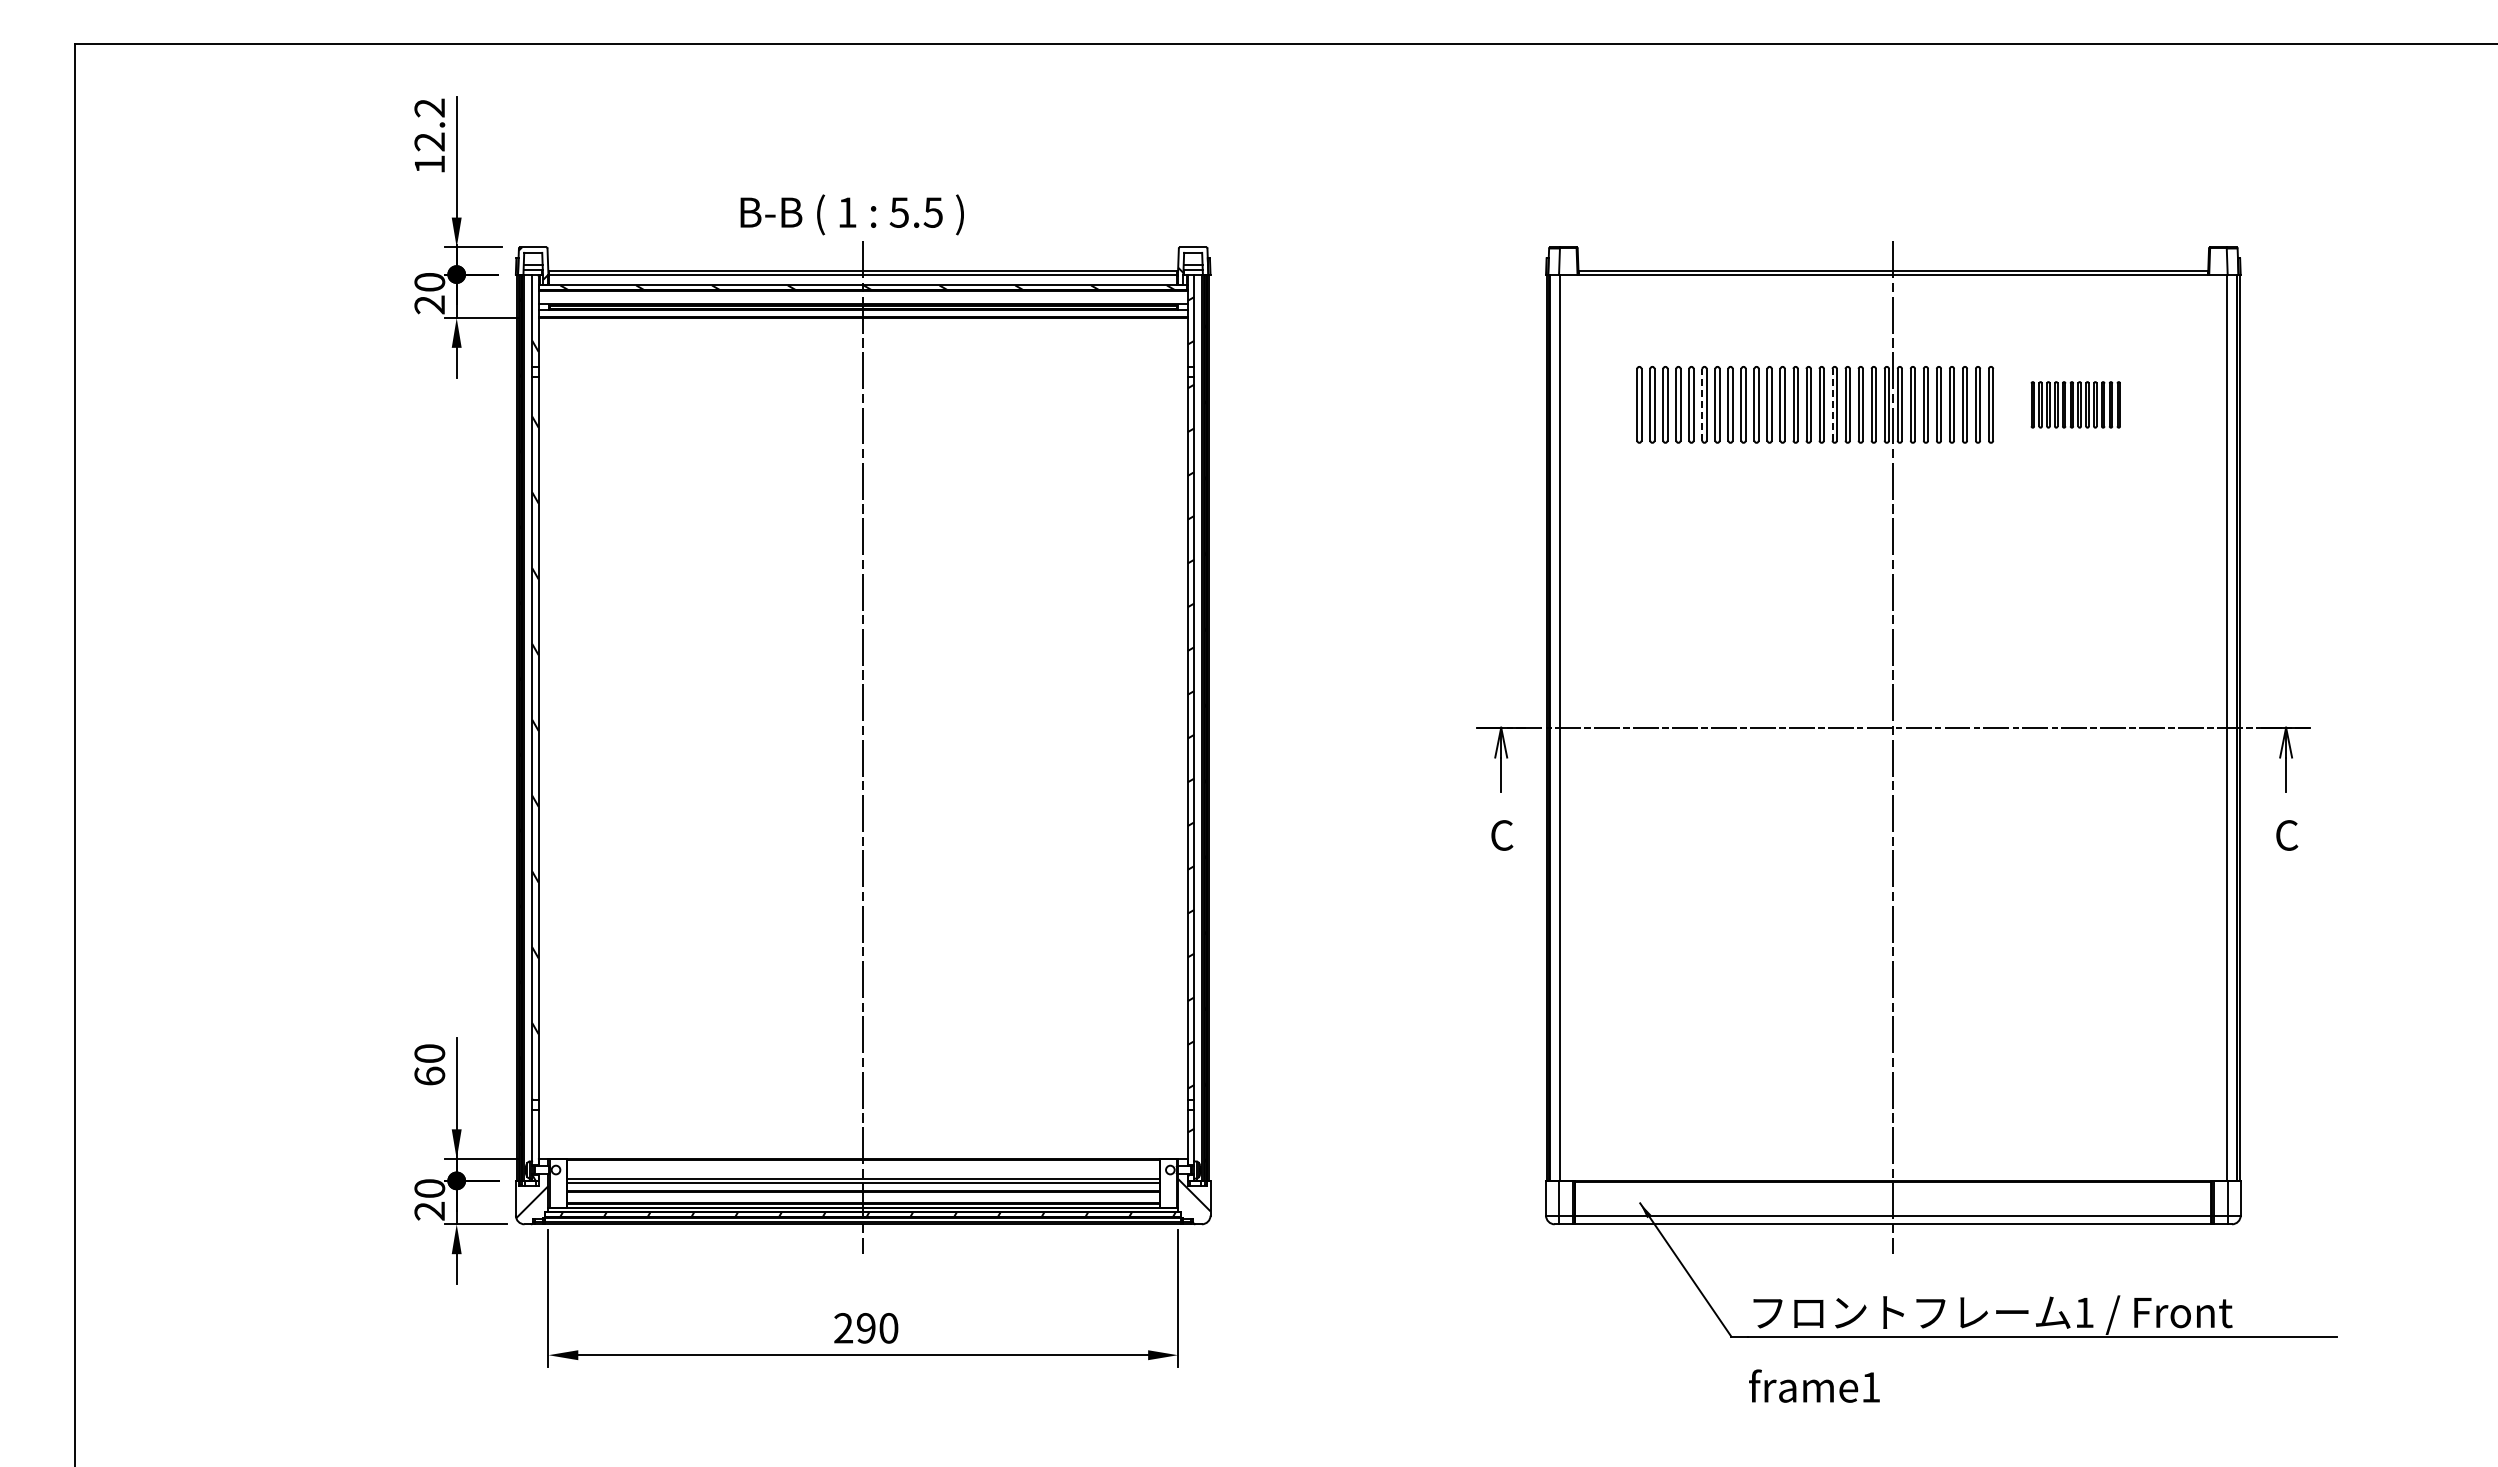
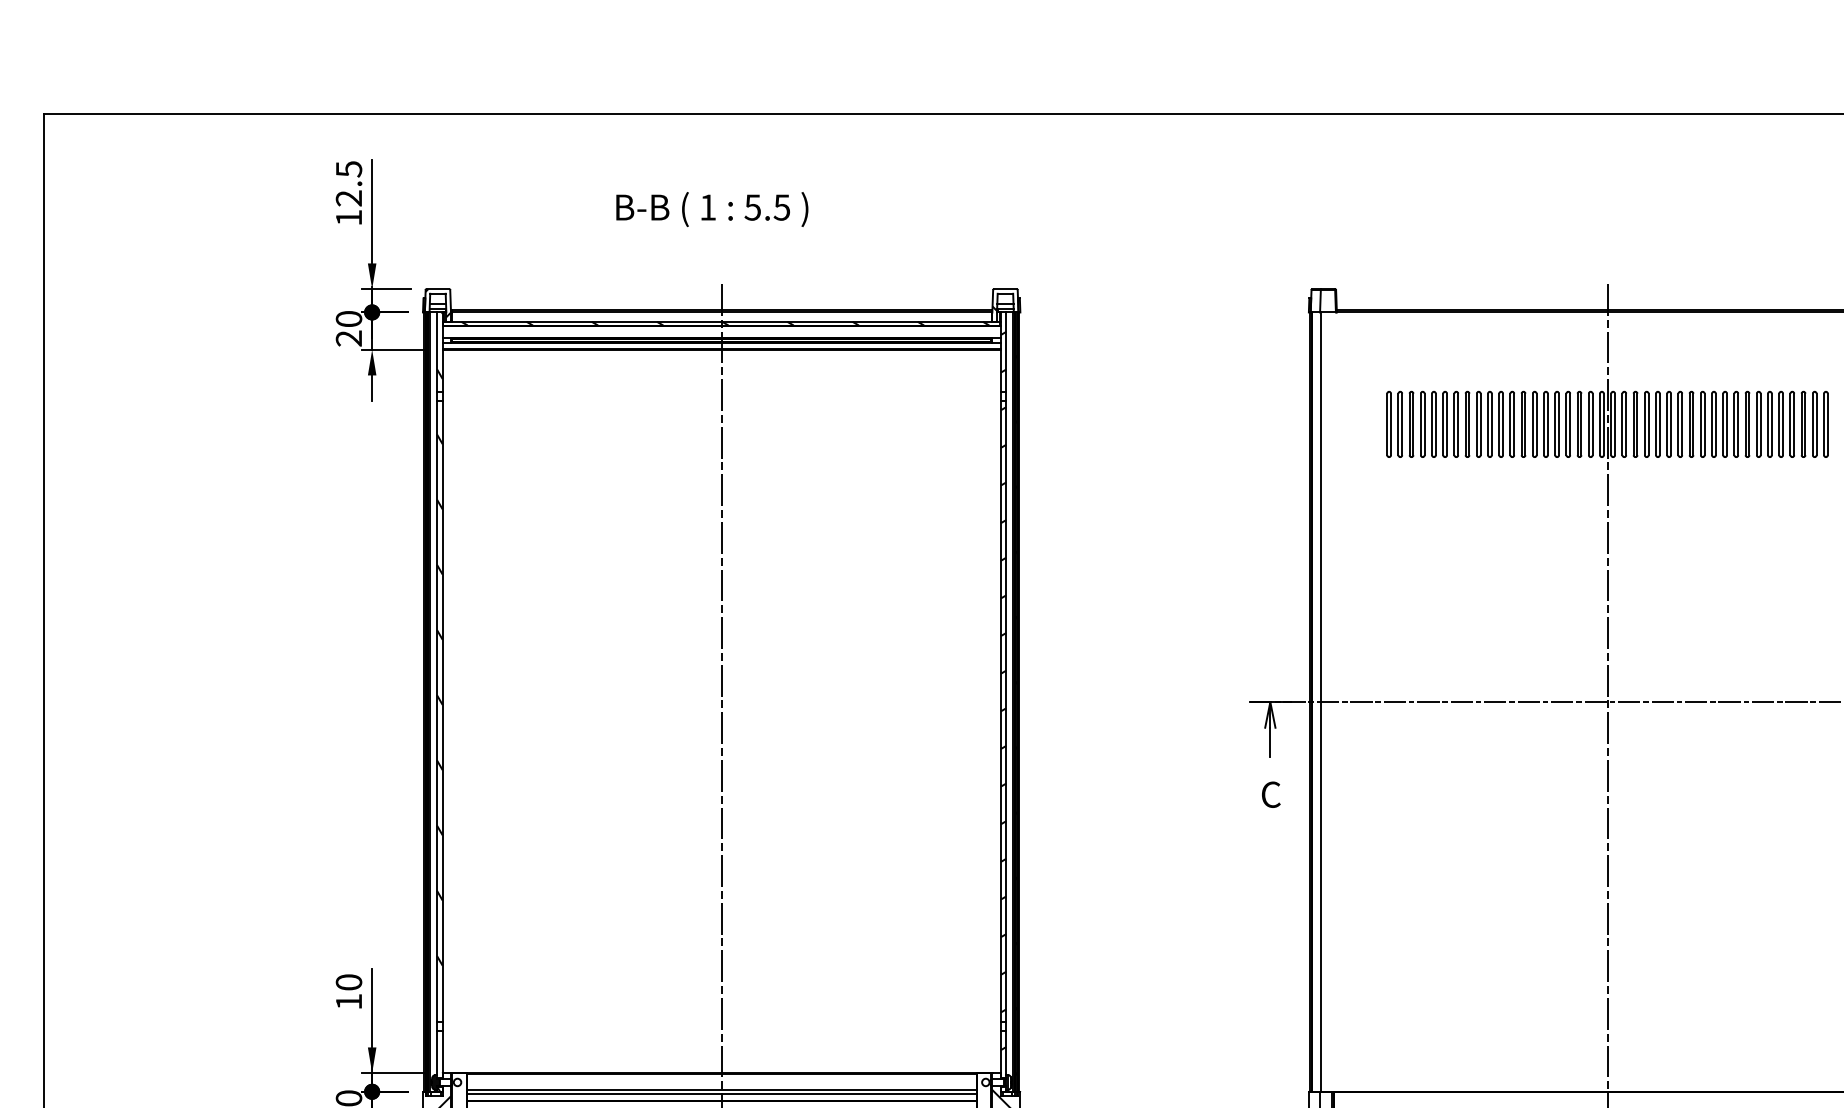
text: (429, 107) -> (348, 168), 12.2 -> 12.5
text: (851, 214) -> (711, 209), moved
line: (1702, 404) -> (1443, 424), dashed -> solid
line: (1832, 404) -> (1555, 424), dashed -> solid
part: (2075, 404) -> (1764, 424), size x1.67
text: (429, 1075) -> (348, 1001), 60 -> 10

